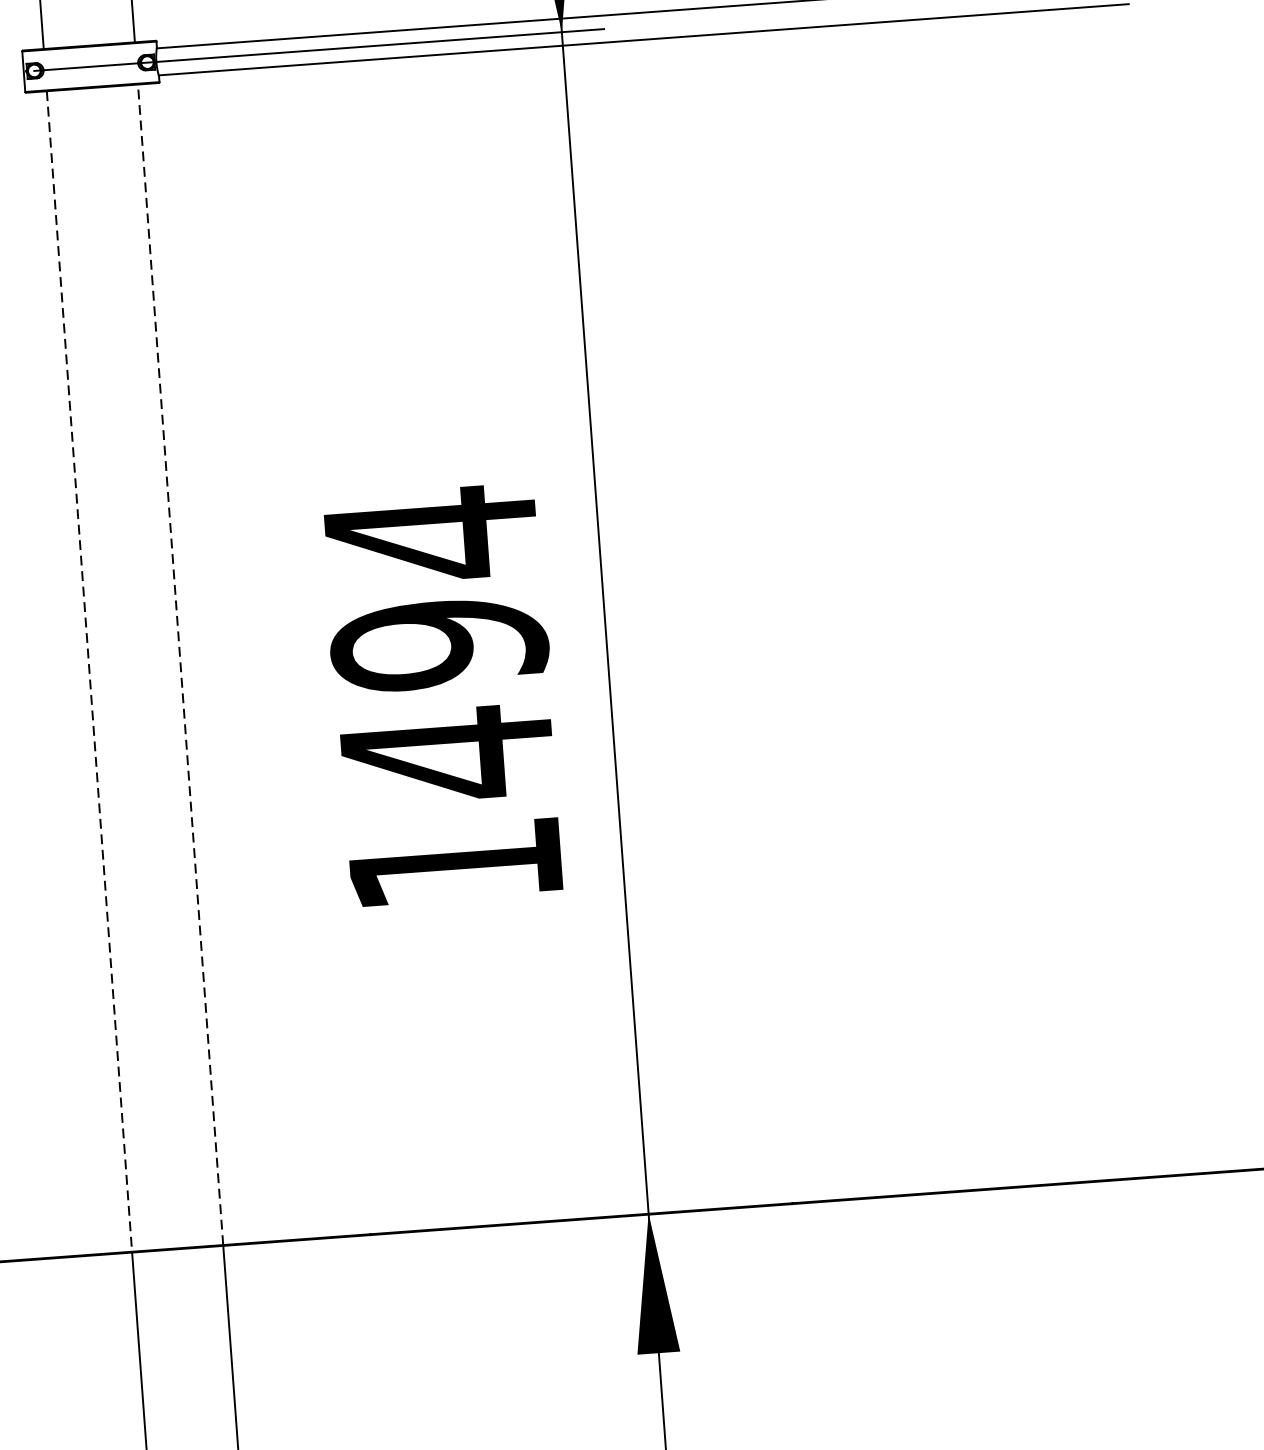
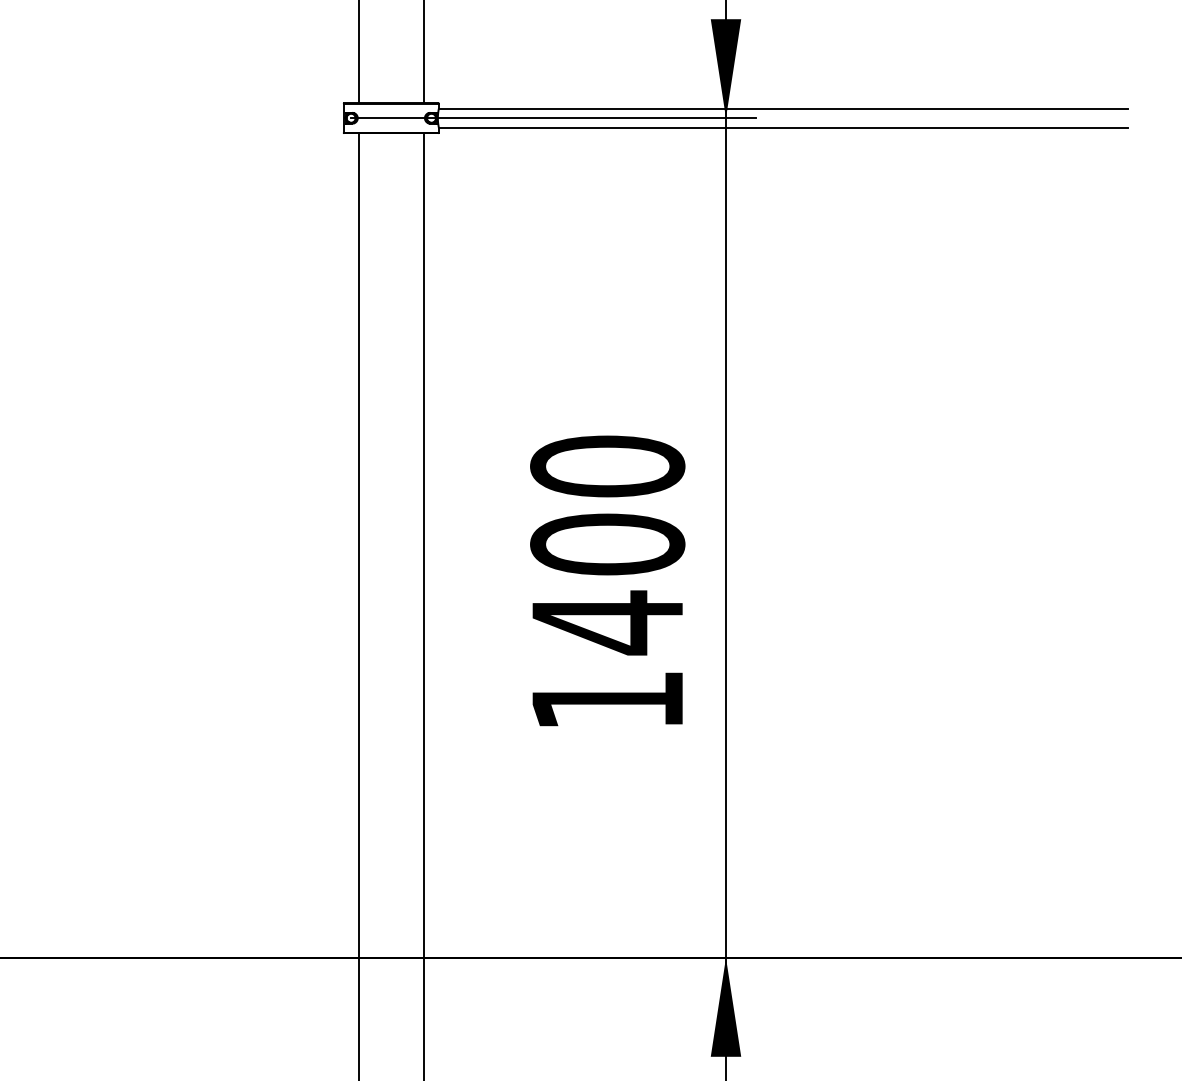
text: (435, 588) -> (607, 504), 1494 -> 1400
line: (180, 664) -> (423, 545), dashed -> solid
line: (88, 672) -> (358, 546), dashed -> solid

